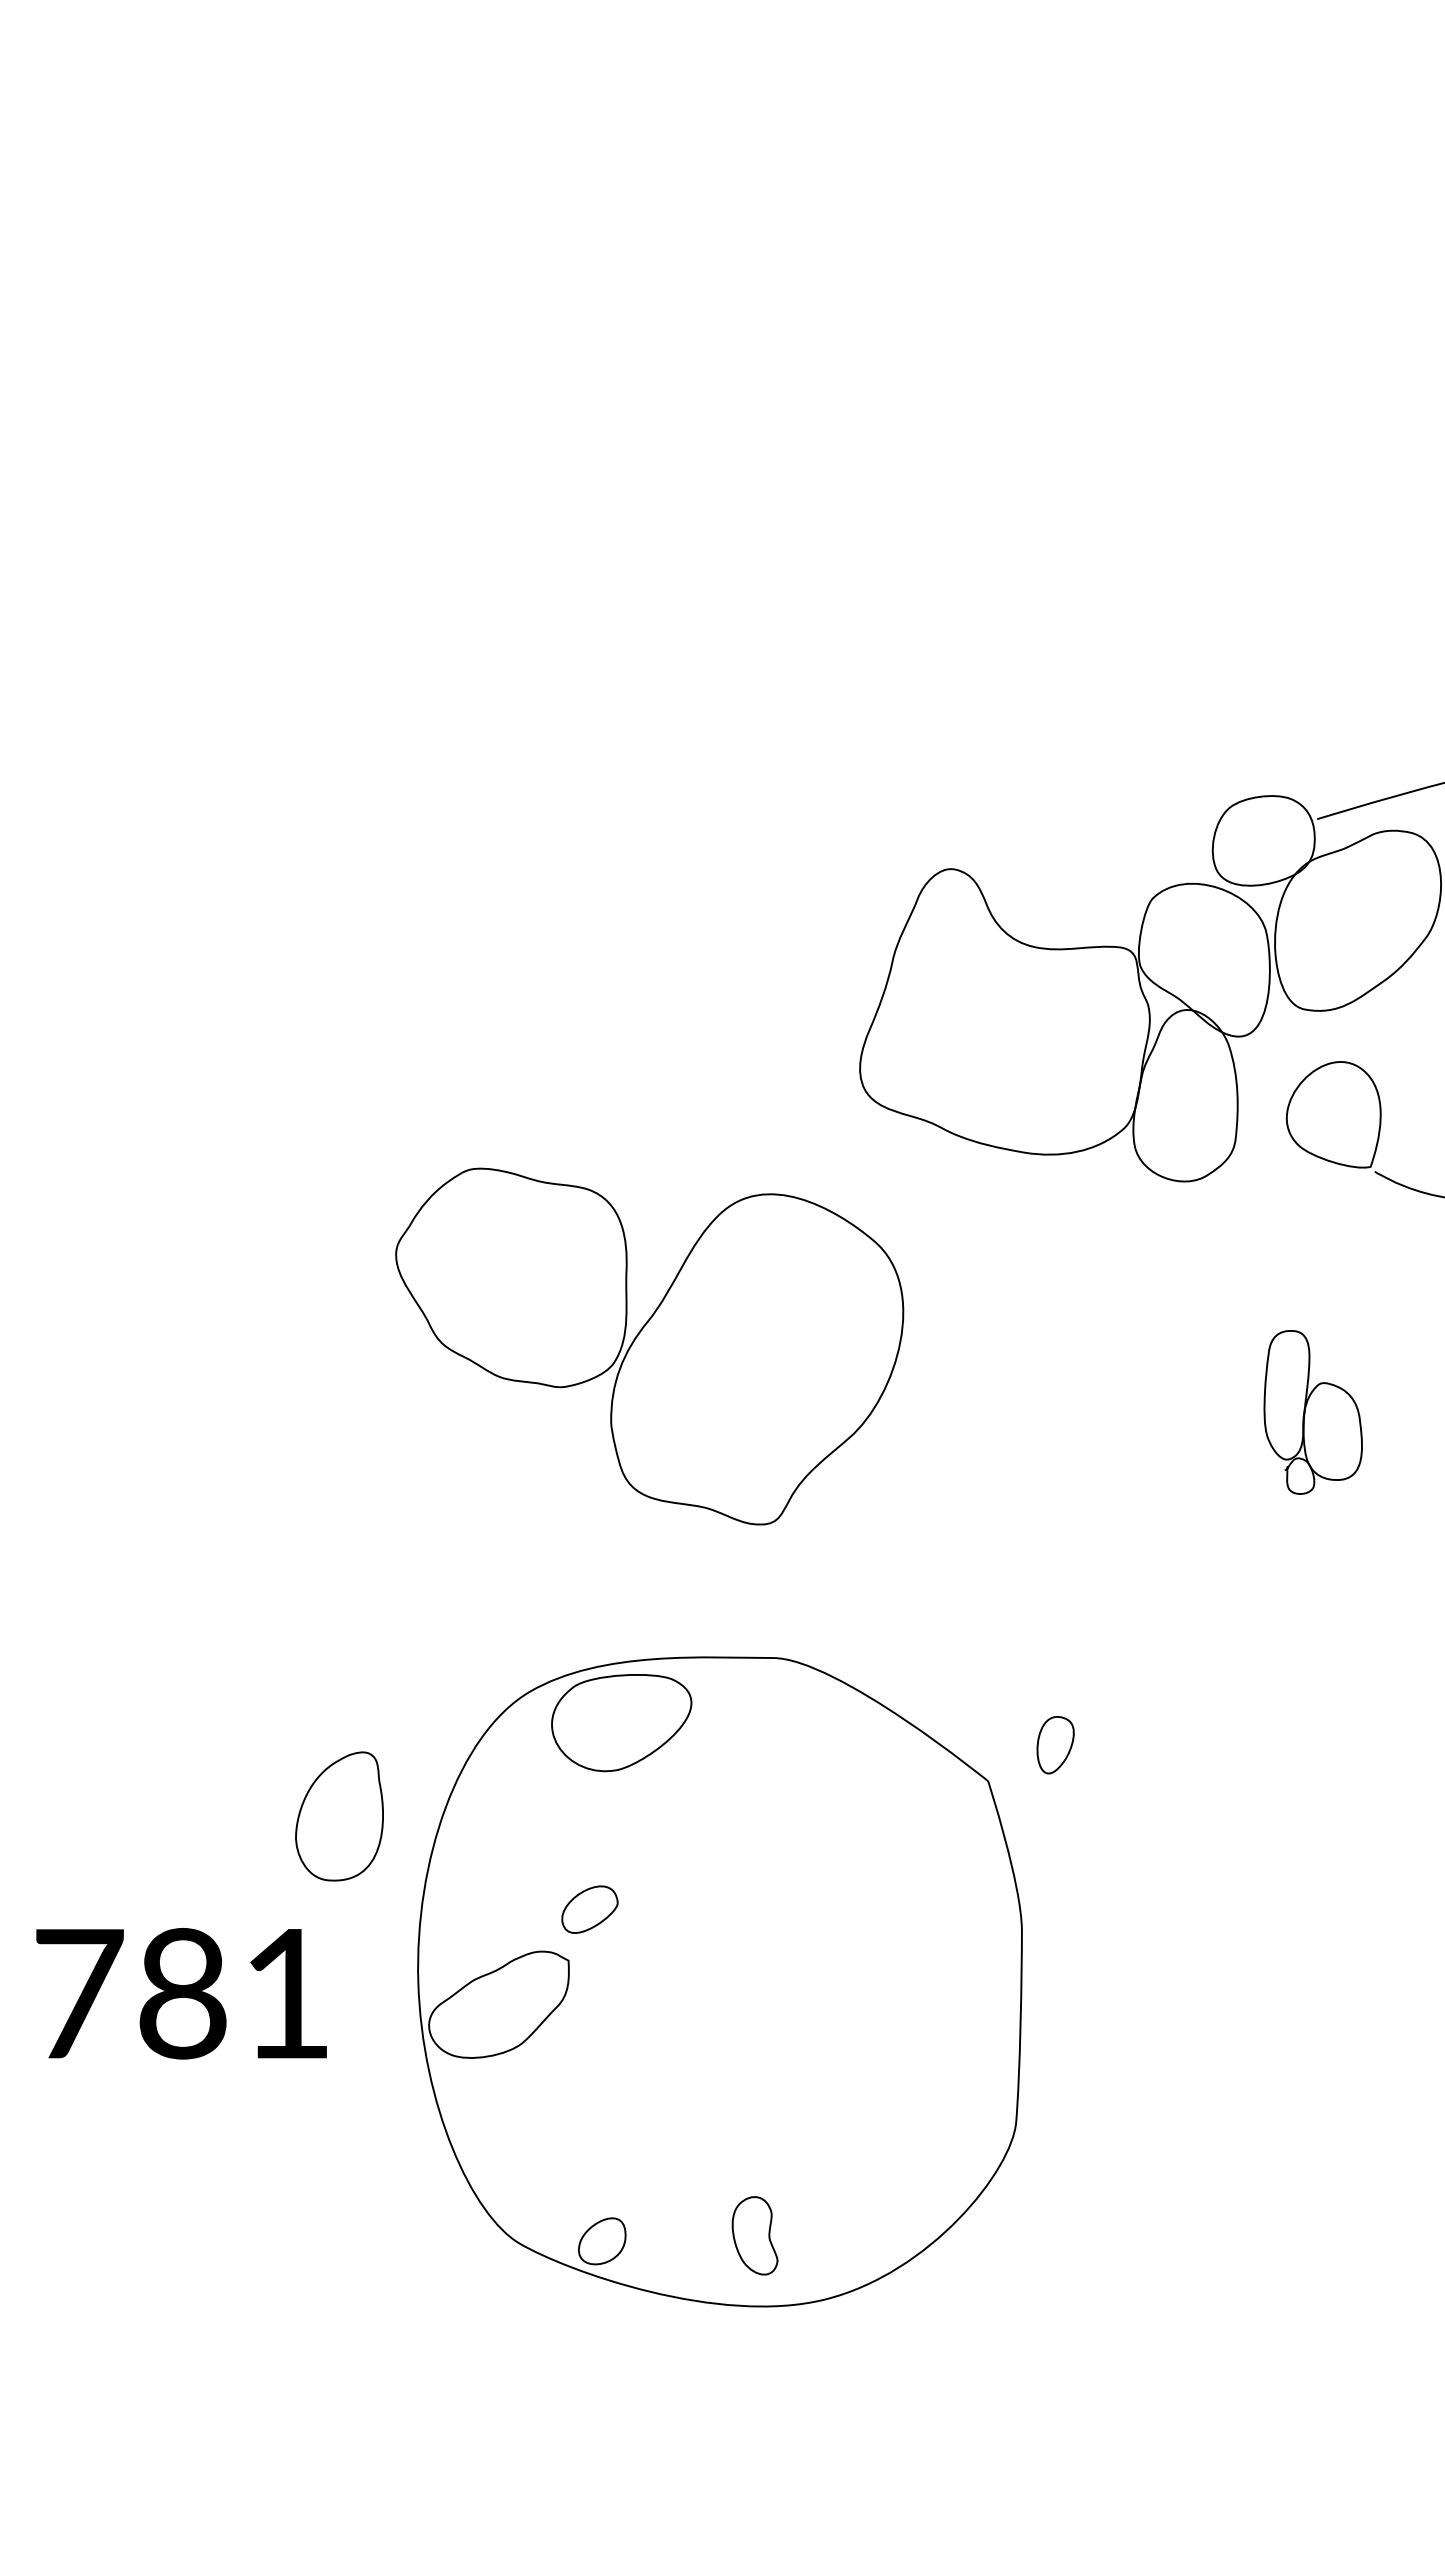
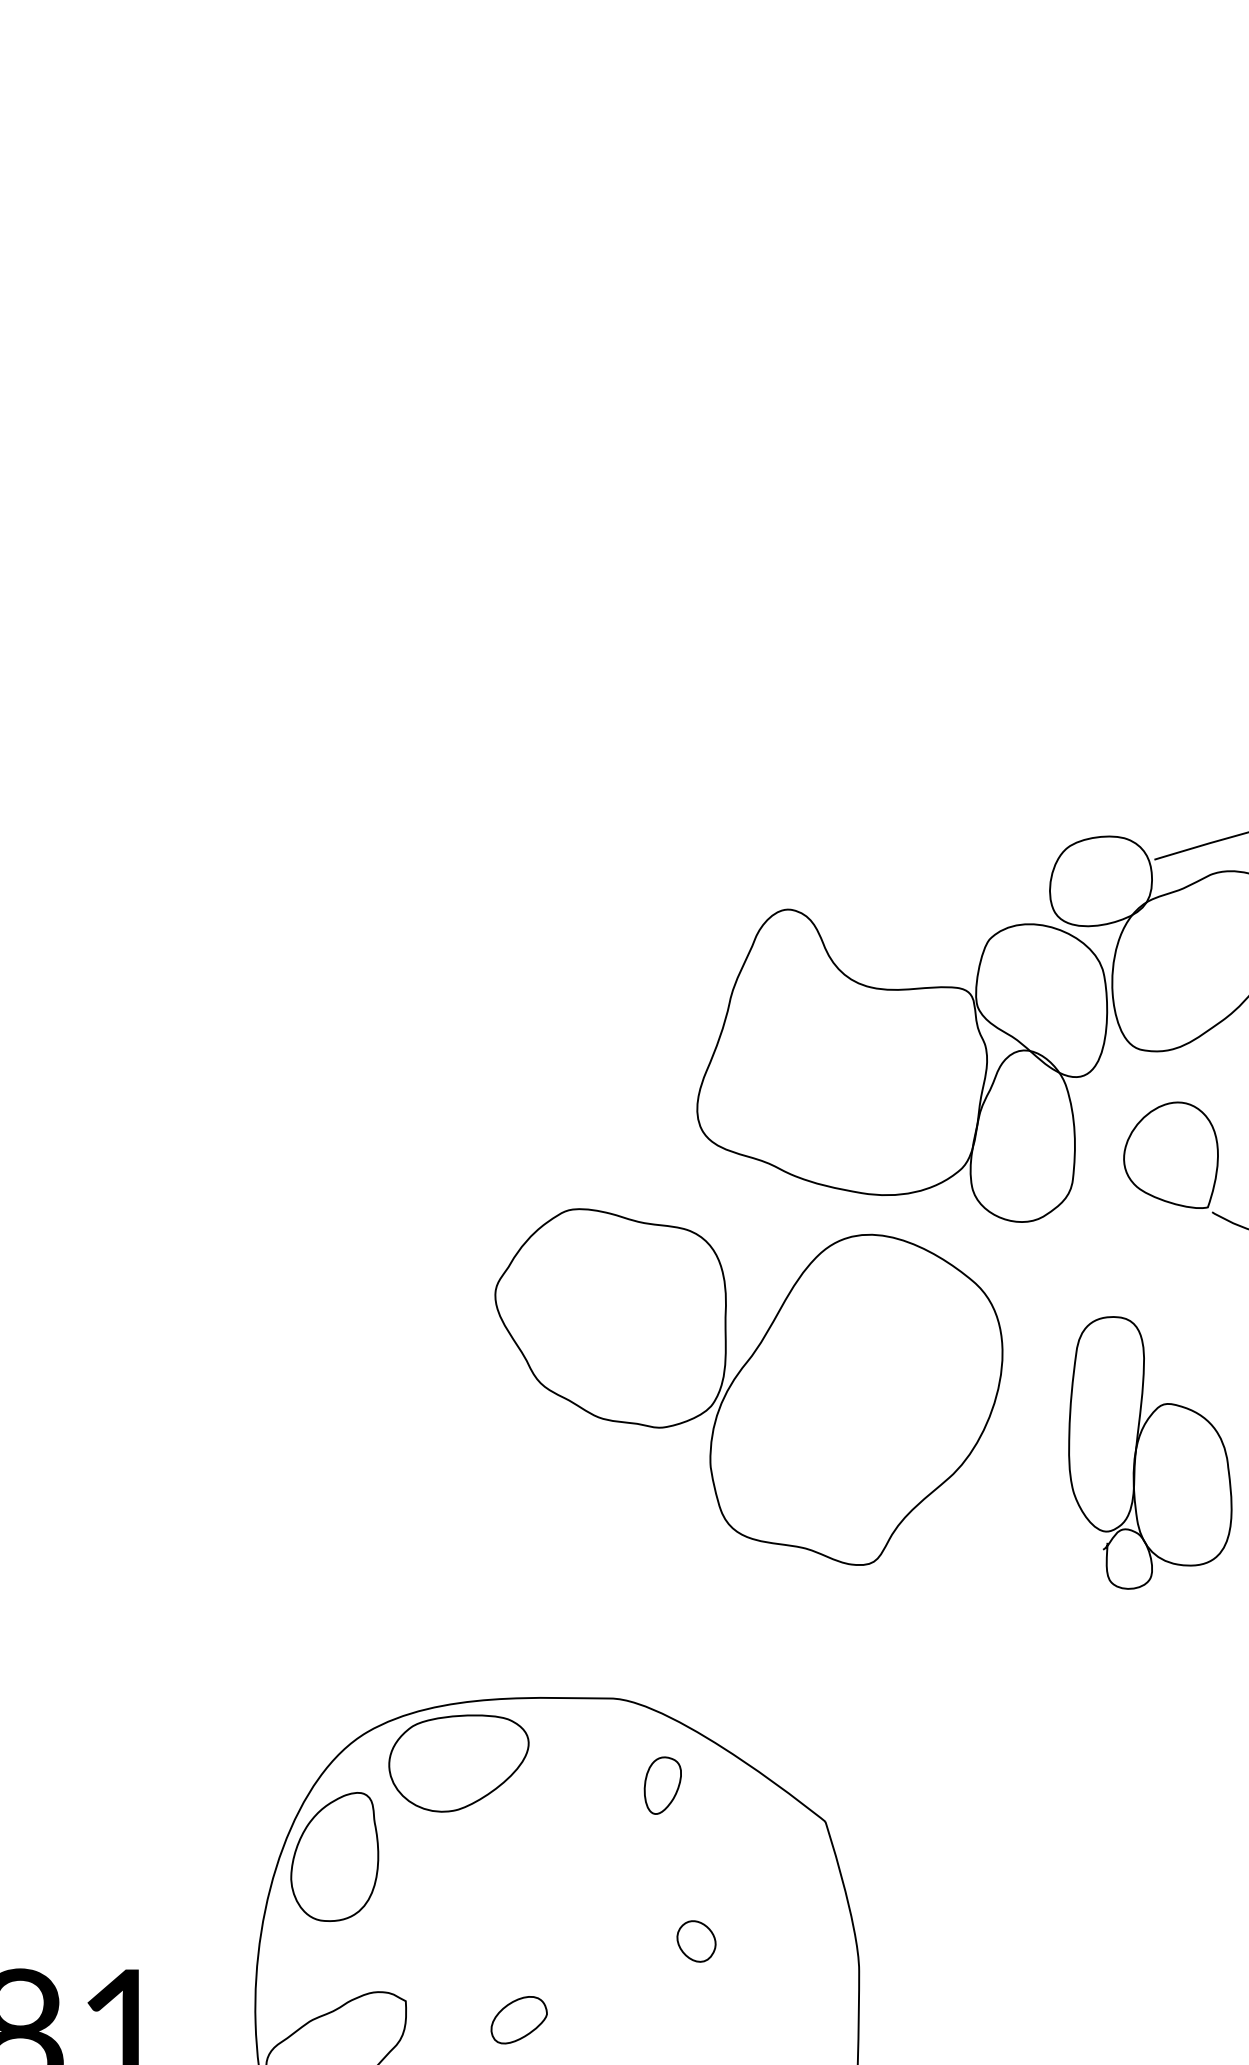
part: (649, 1346) -> (748, 1387), moved
part: (1313, 1412) -> (1150, 1453), size x1.67
part: (1055, 1745) -> (662, 1786), moved
part: (339, 1816) -> (334, 1857), moved
part: (859, 1900) -> (696, 1941), added
part: (589, 1909) -> (518, 2020), moved

